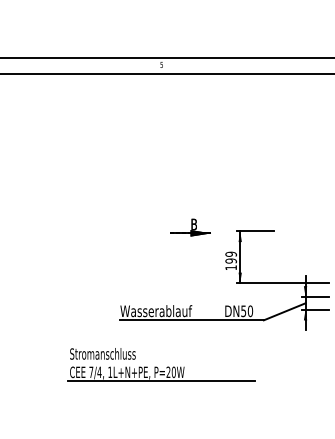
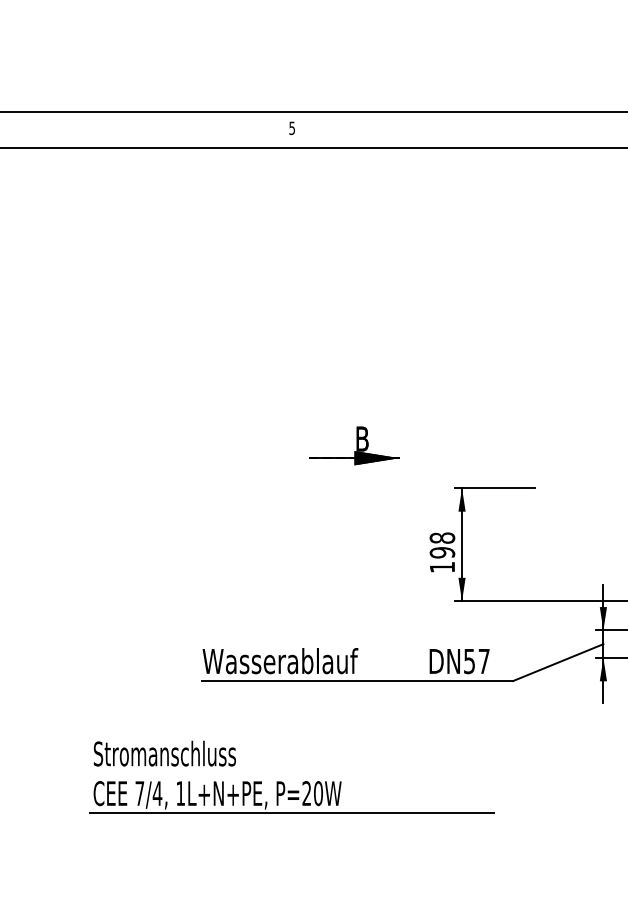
part: (190, 227) -> (354, 445), moved
text: (230, 253) -> (440, 536), 199 -> 198
text: (250, 311) -> (484, 661), DN50 -> DN57

